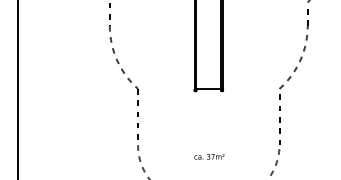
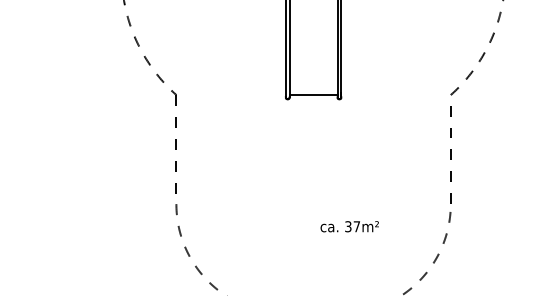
text: (209, 156) -> (349, 226), moved

